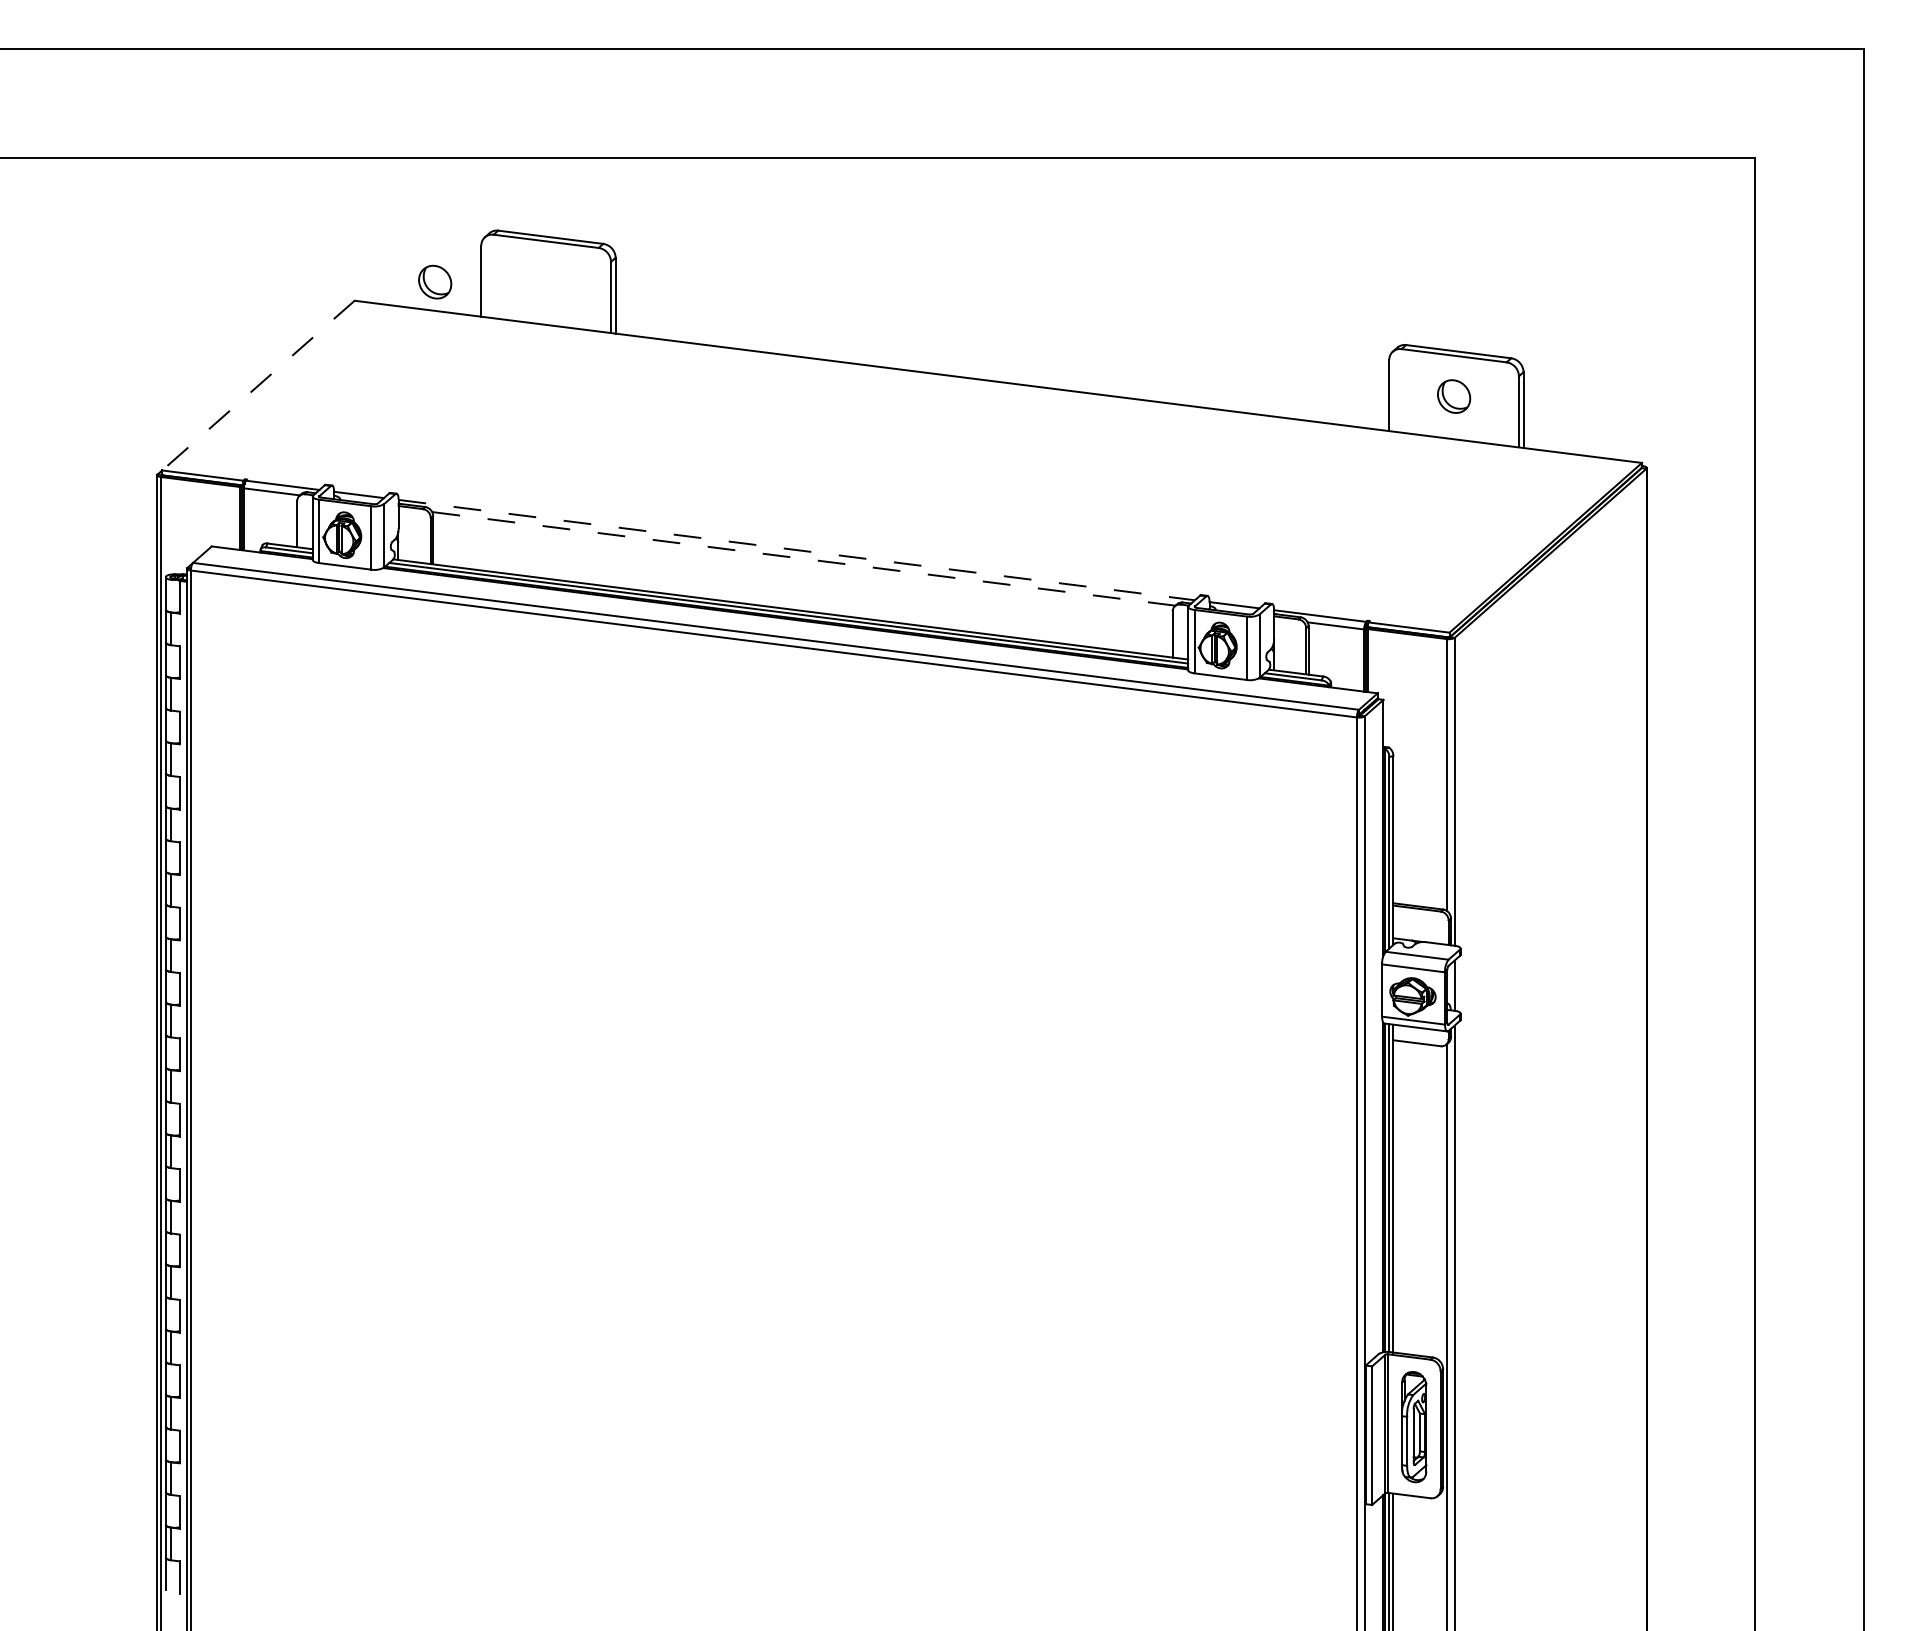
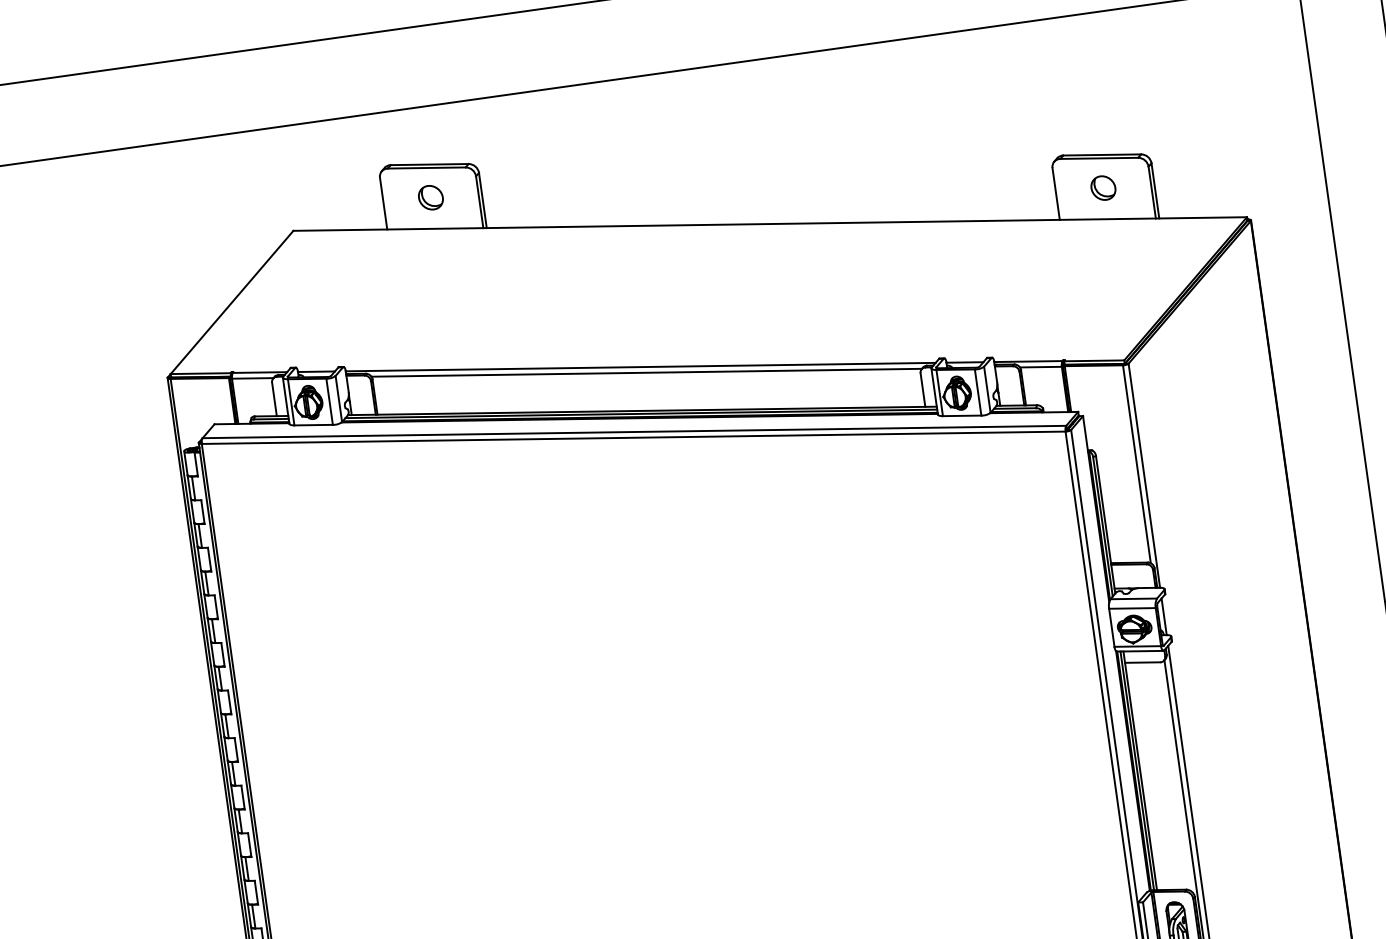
part: (435, 281) -> (431, 197), moved
line: (258, 385) -> (232, 302), dashed -> solid
line: (797, 550) -> (641, 367), dashed -> solid
line: (803, 558) -> (646, 372), dashed -> solid

